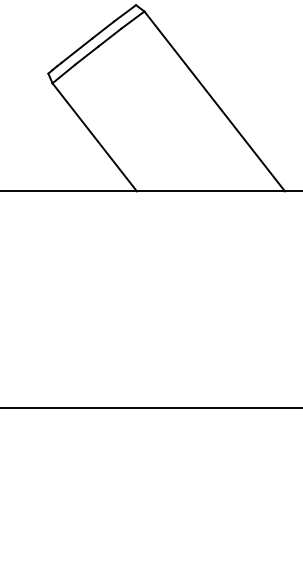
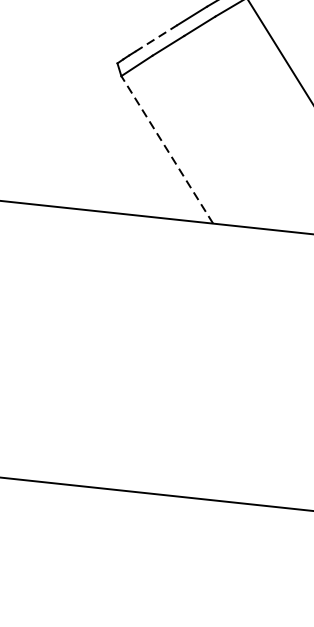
line: (76, 50) -> (155, 38), solid -> dashed
line: (94, 137) -> (166, 150), solid -> dashed

